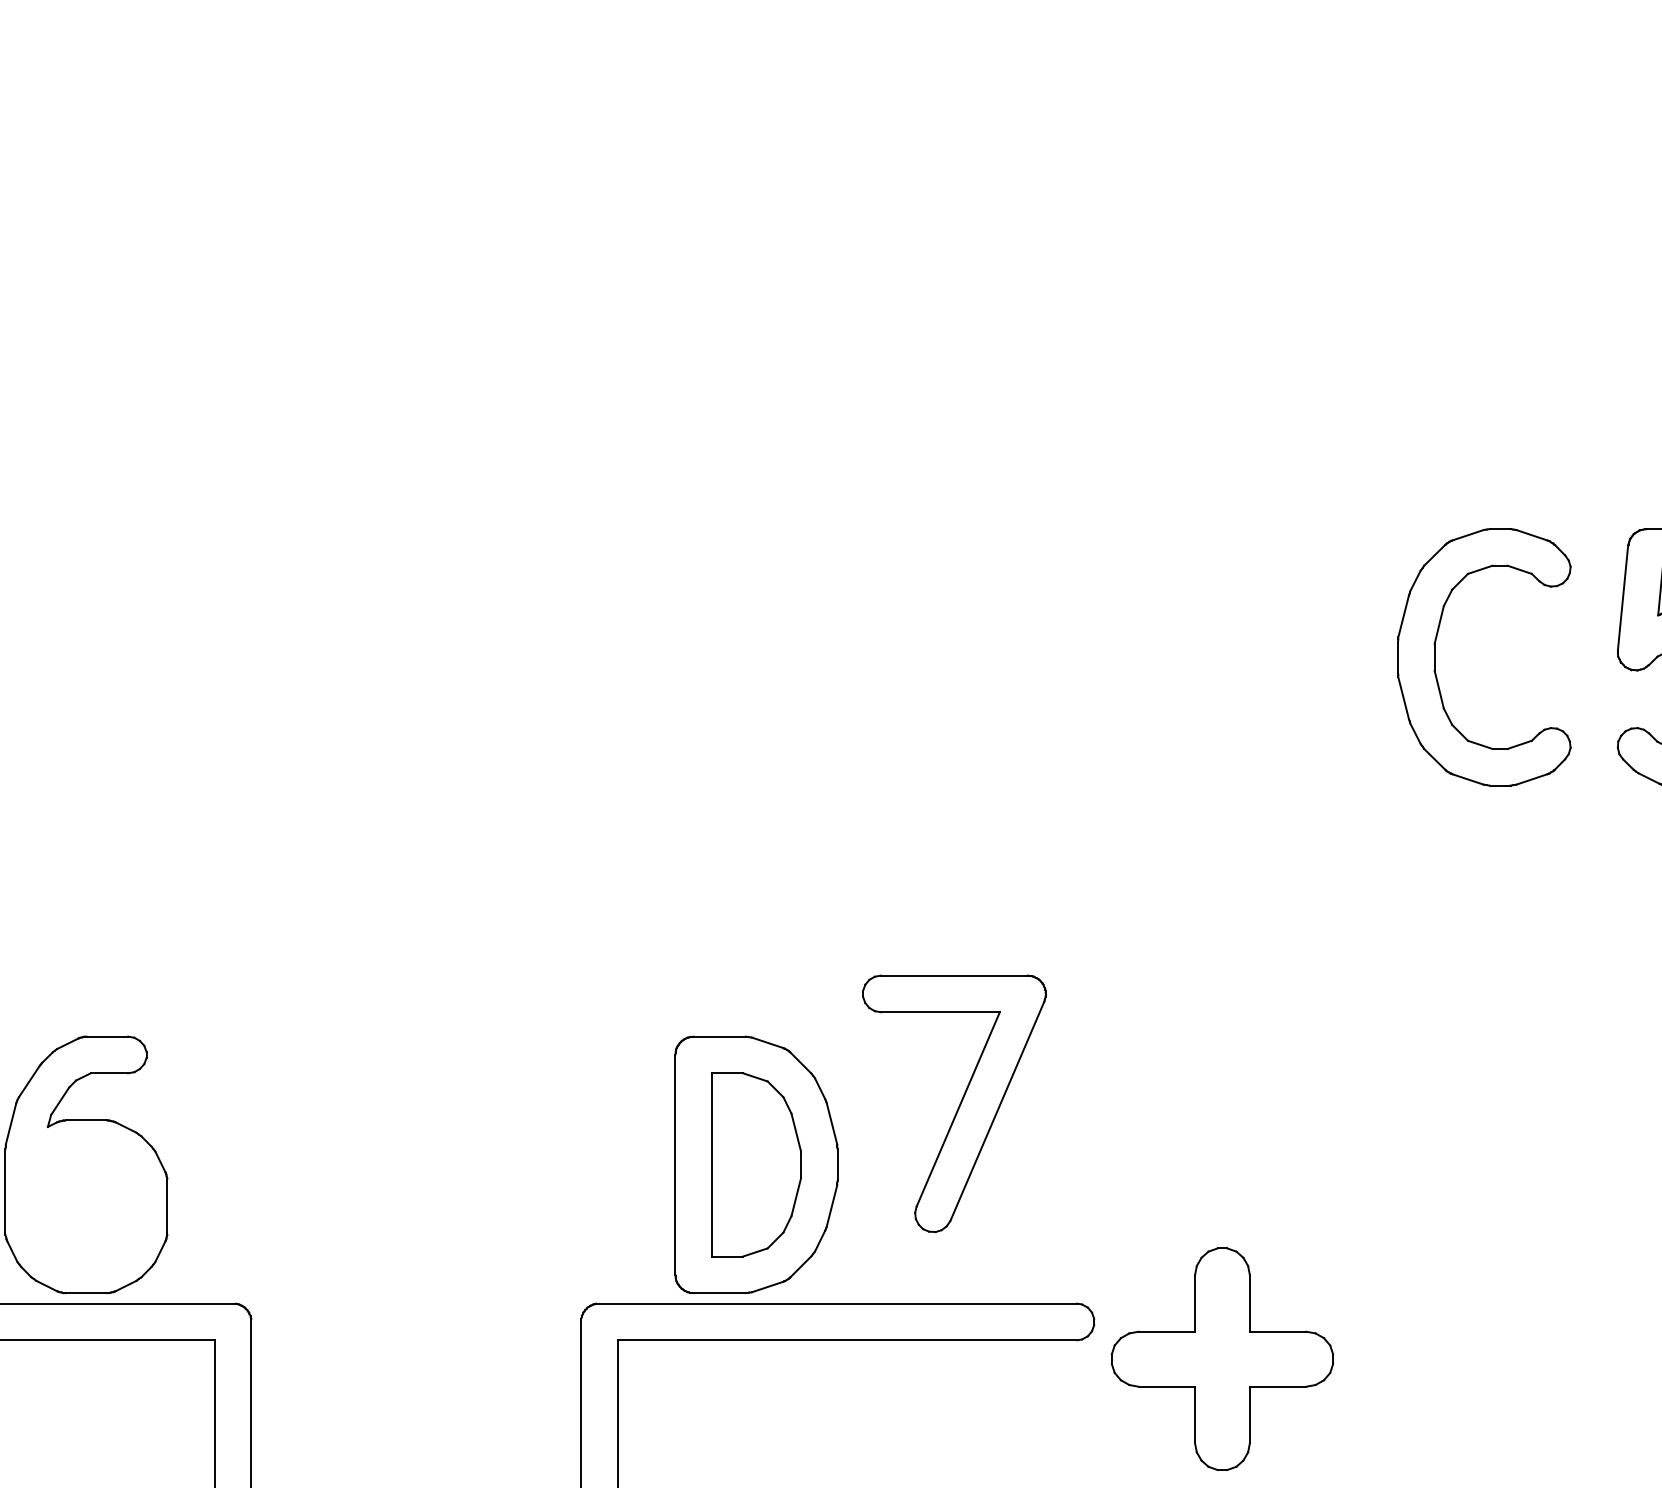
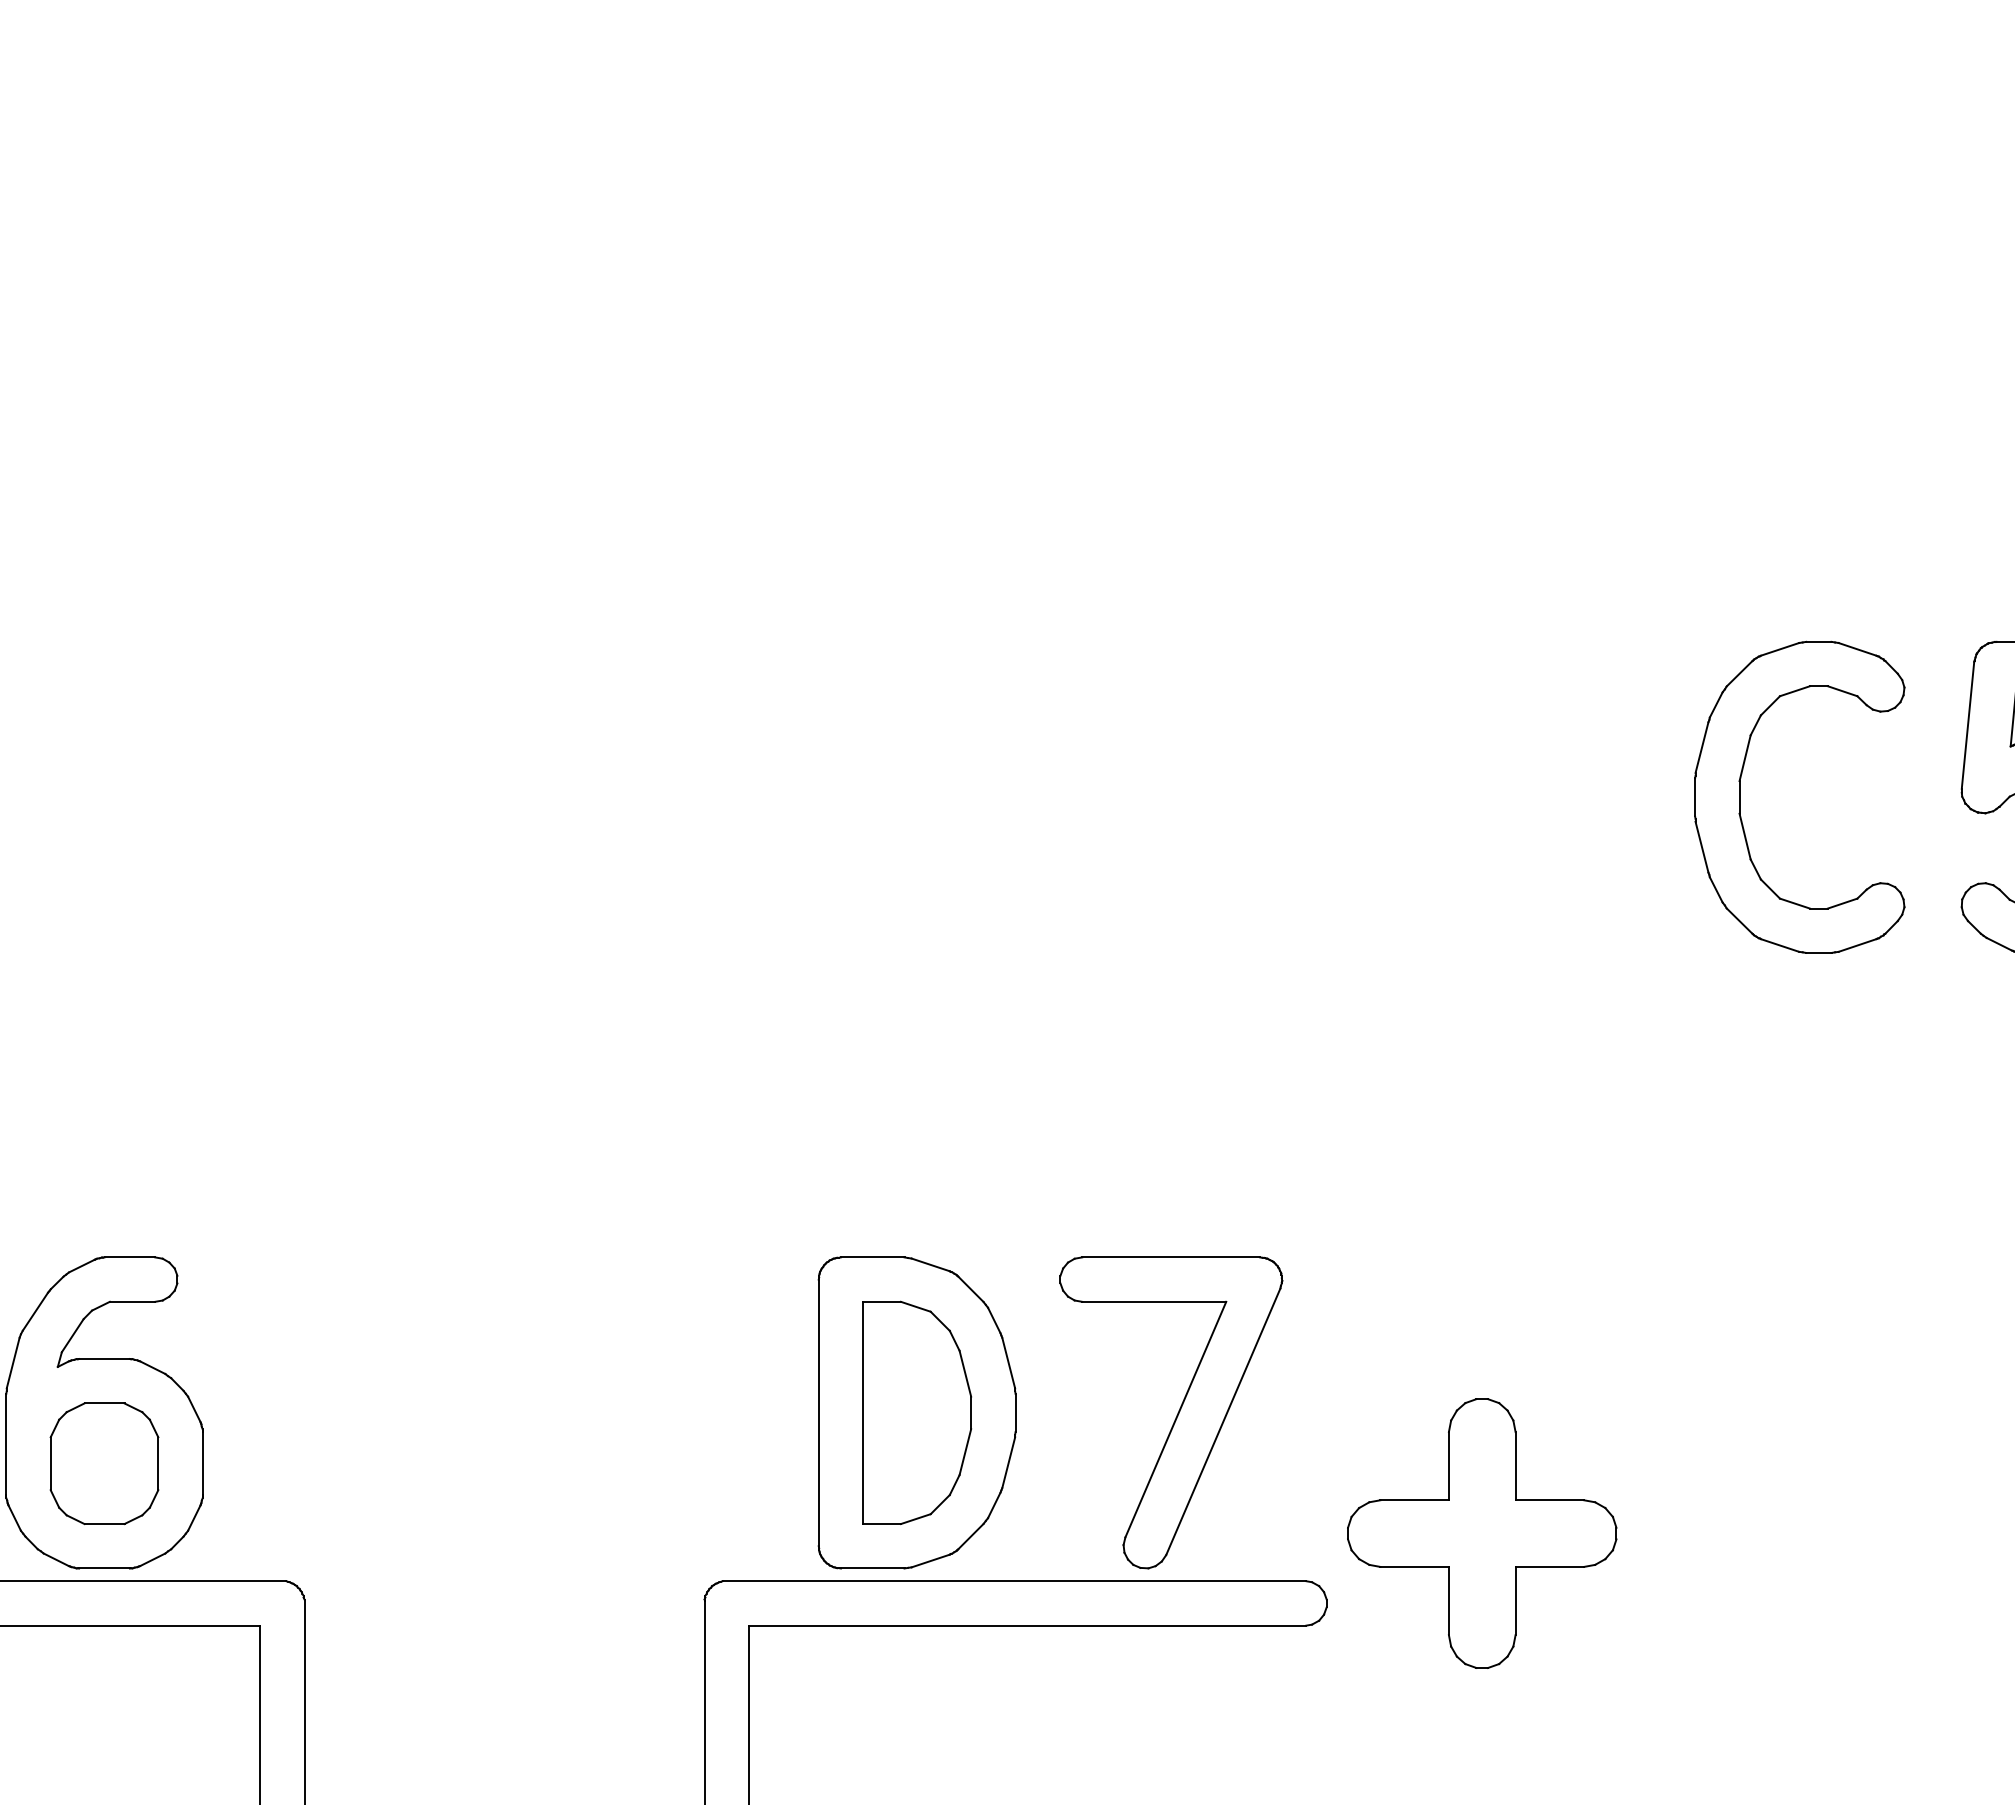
part: (954, 1103) -> (1171, 1412), moved
part: (86, 1206) -> (104, 1463), added
part: (1222, 1359) -> (1482, 1533), moved

